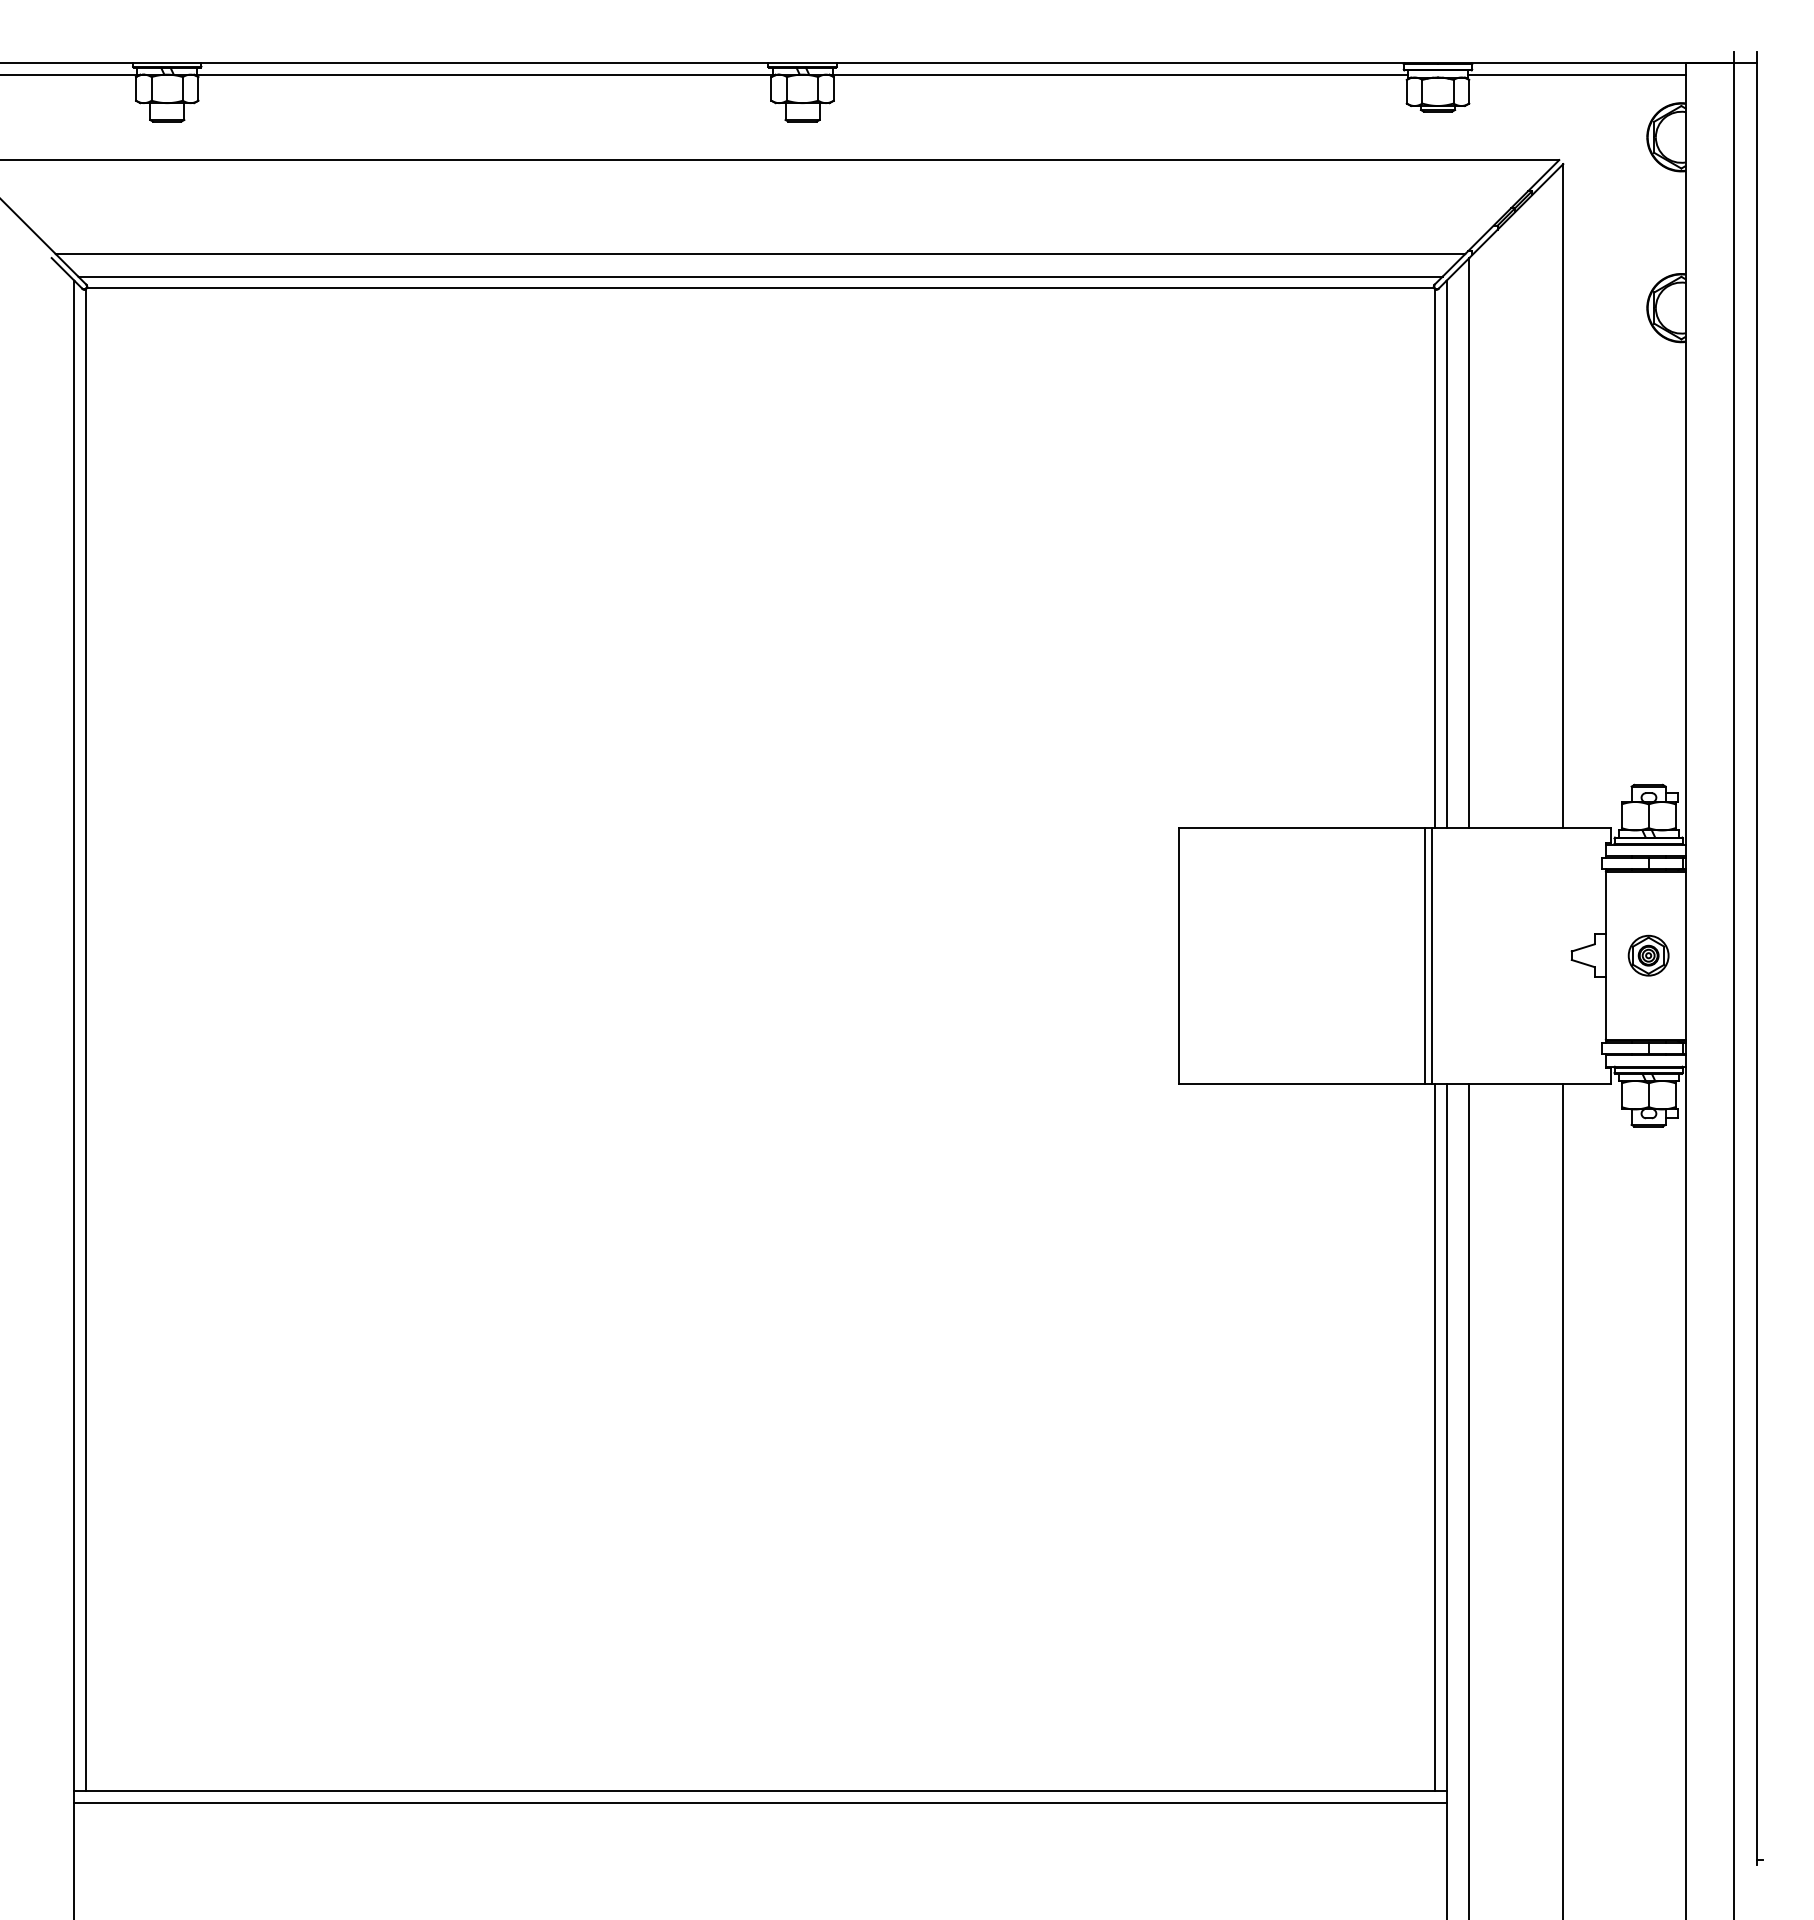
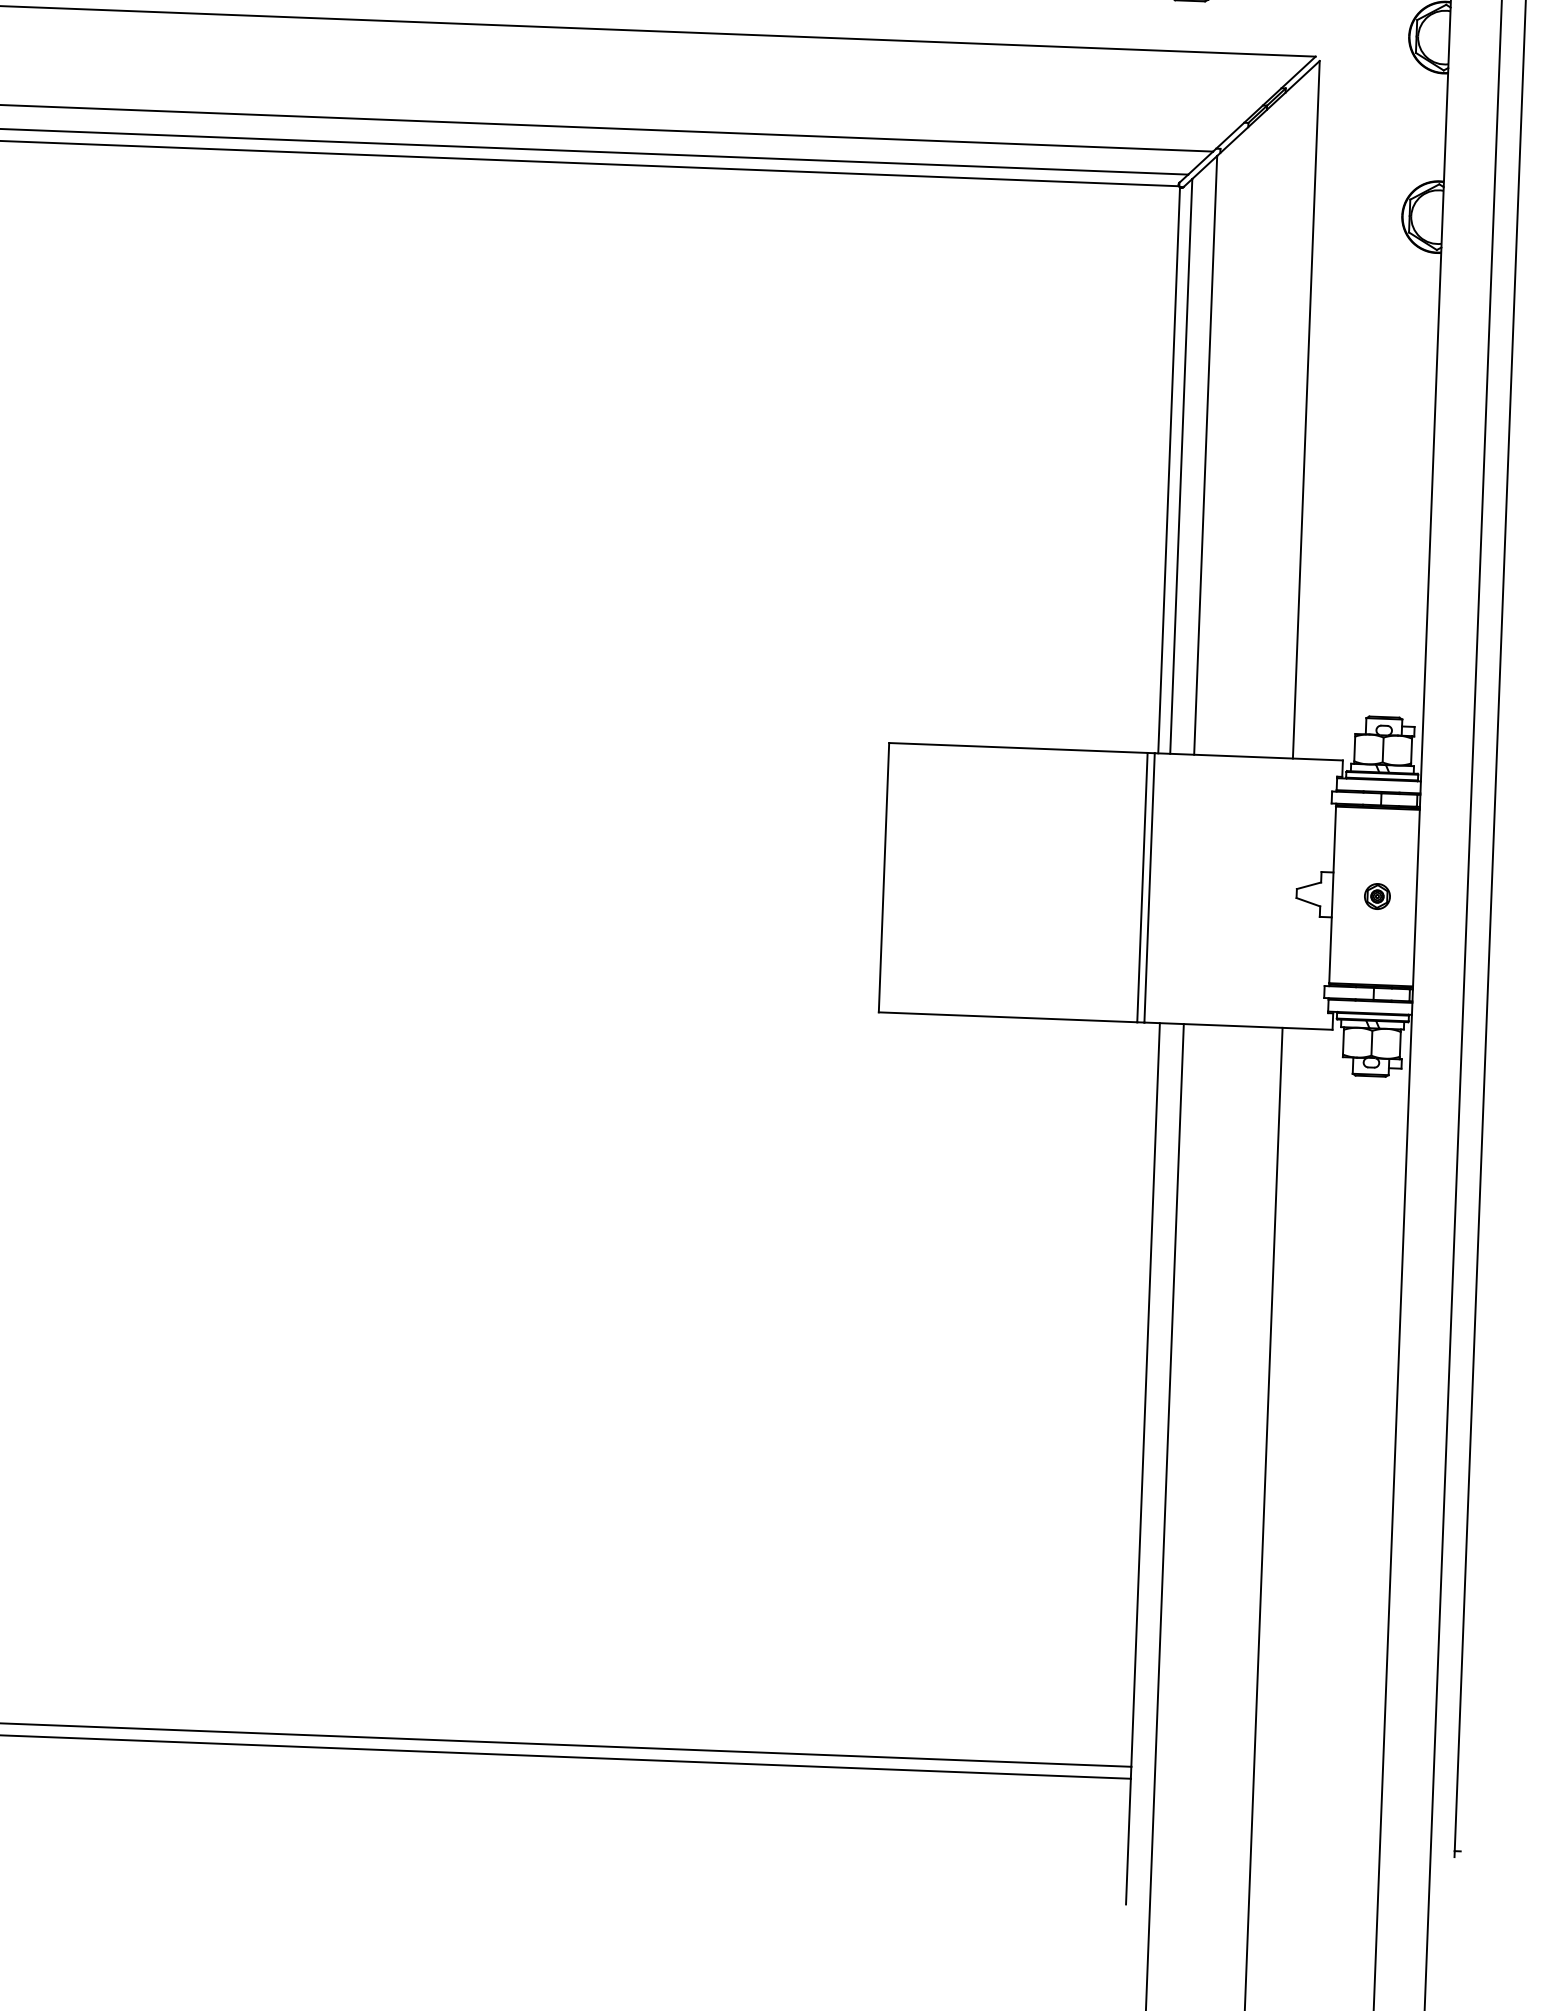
part: (1648, 955) -> (1377, 896), size x0.6
line: (1435, 1437) -> (1133, 1394), removed

